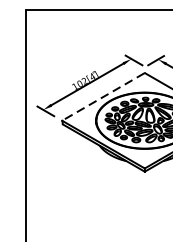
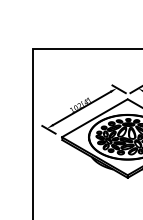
line: (103, 97) -> (94, 118), dashed -> solid

